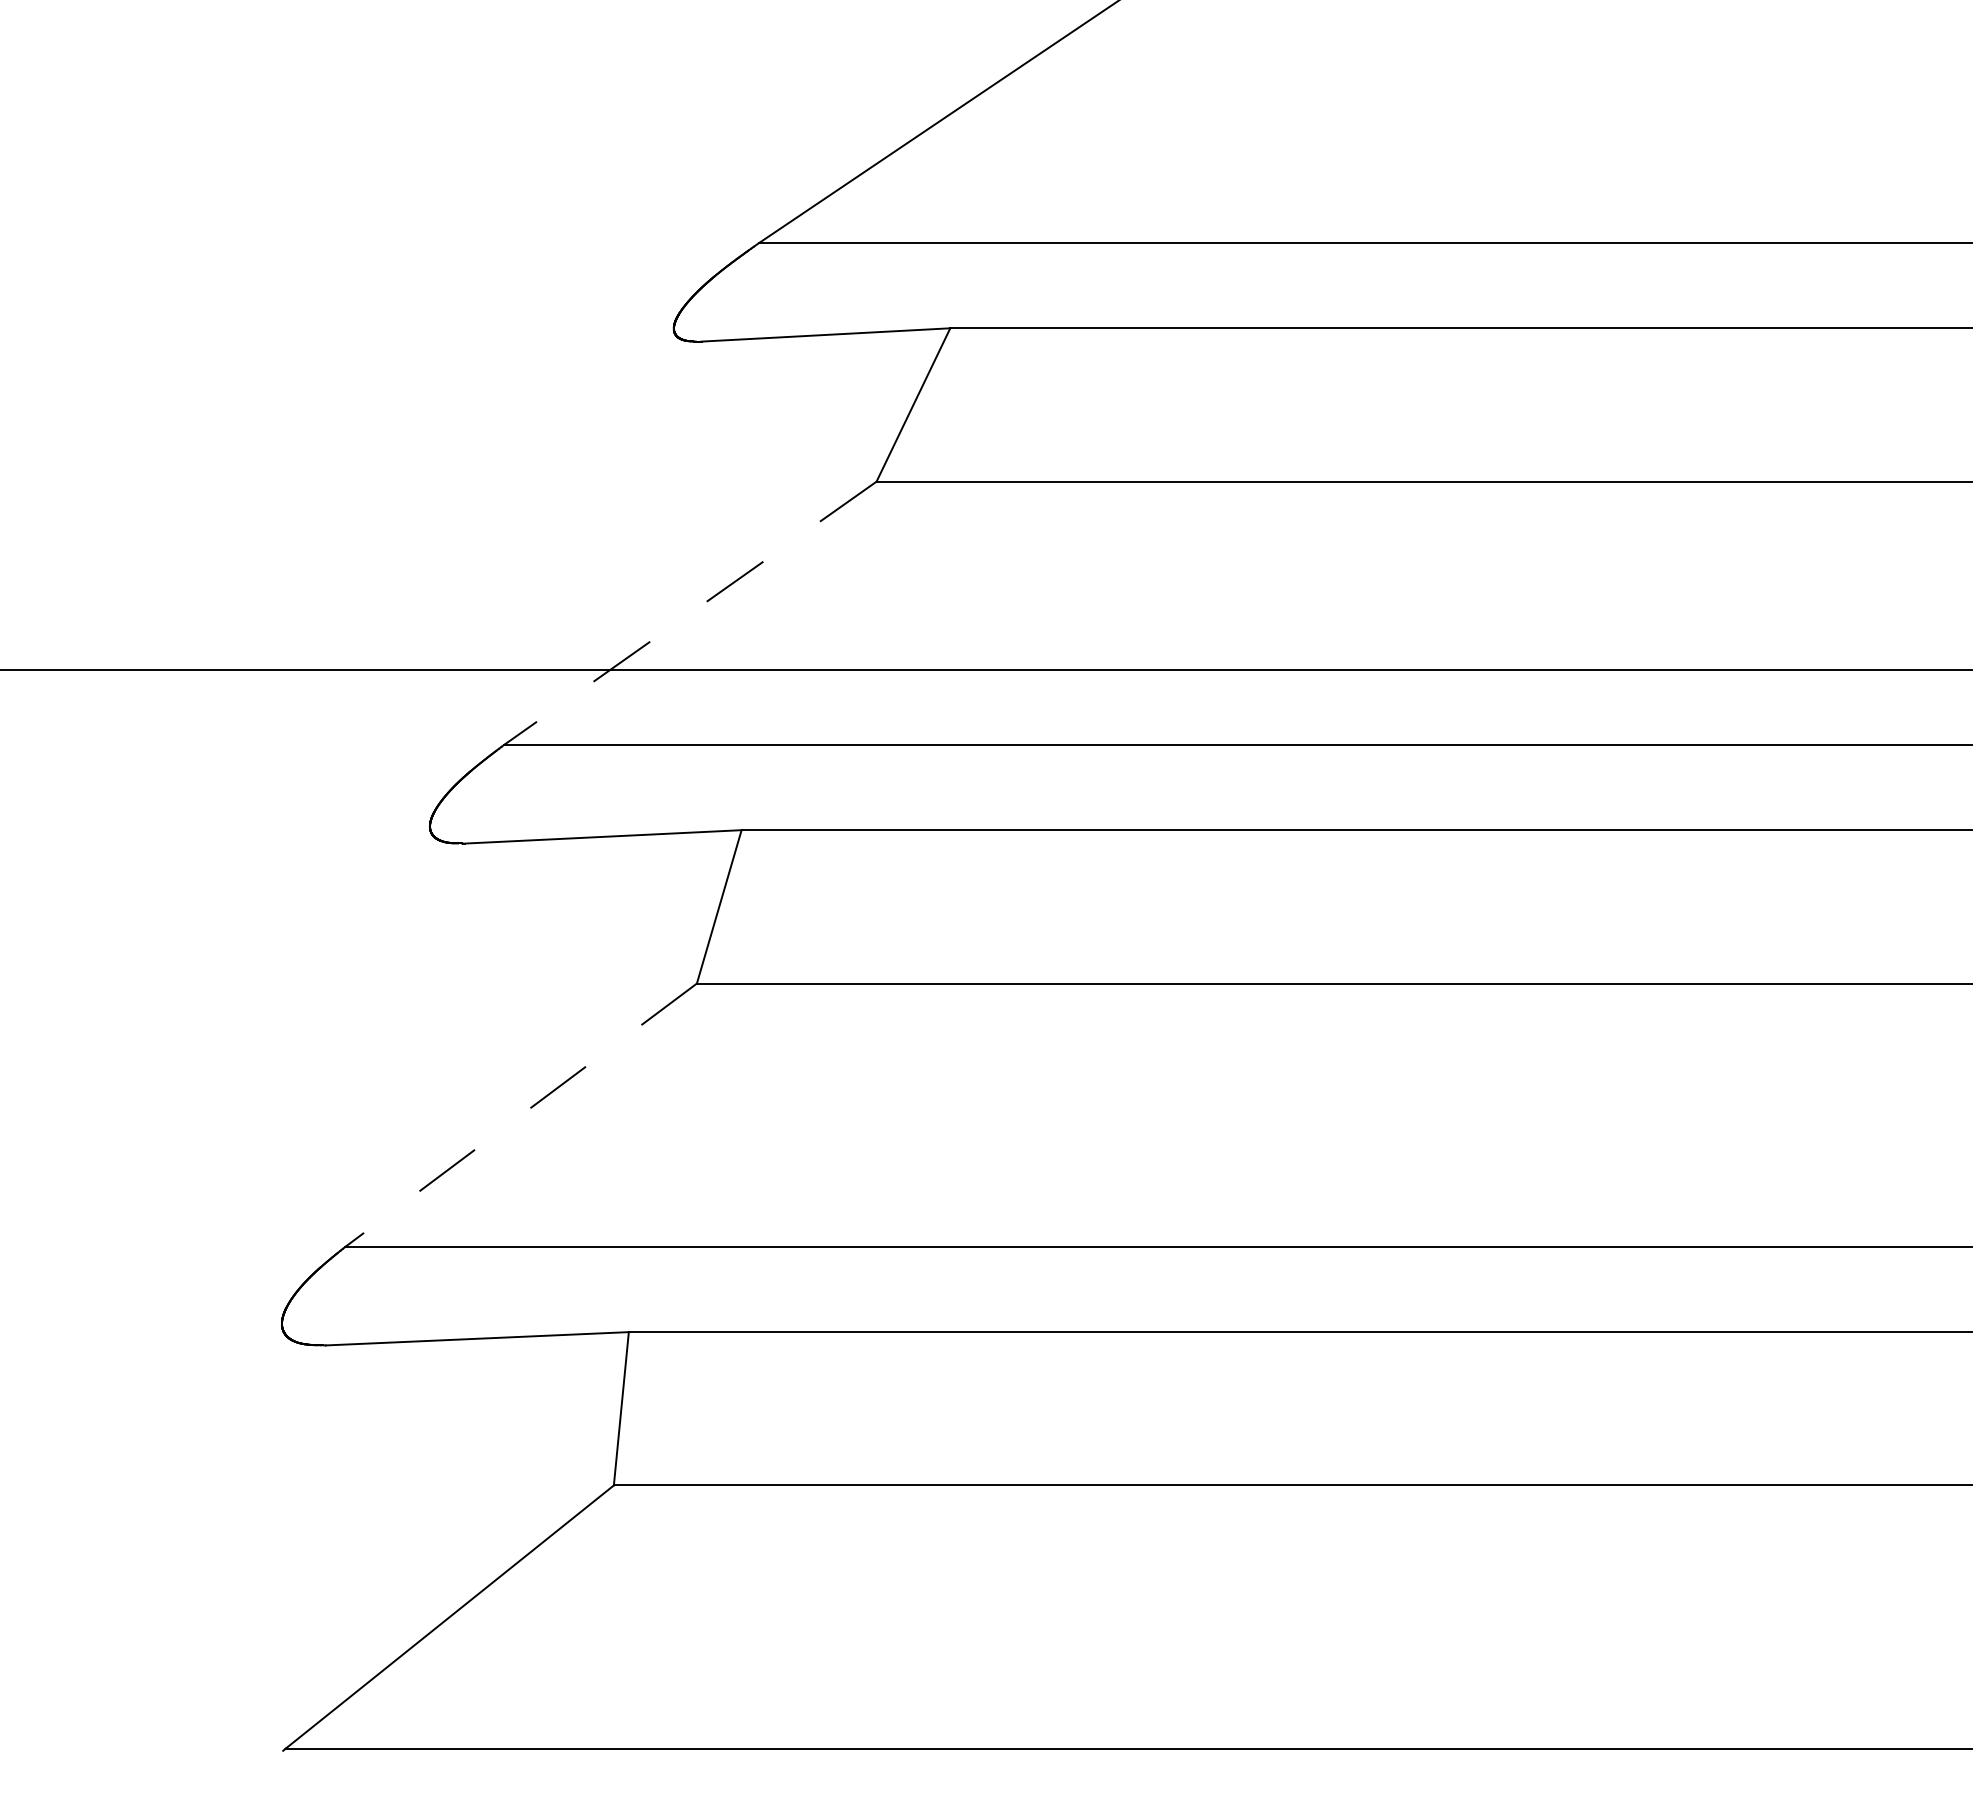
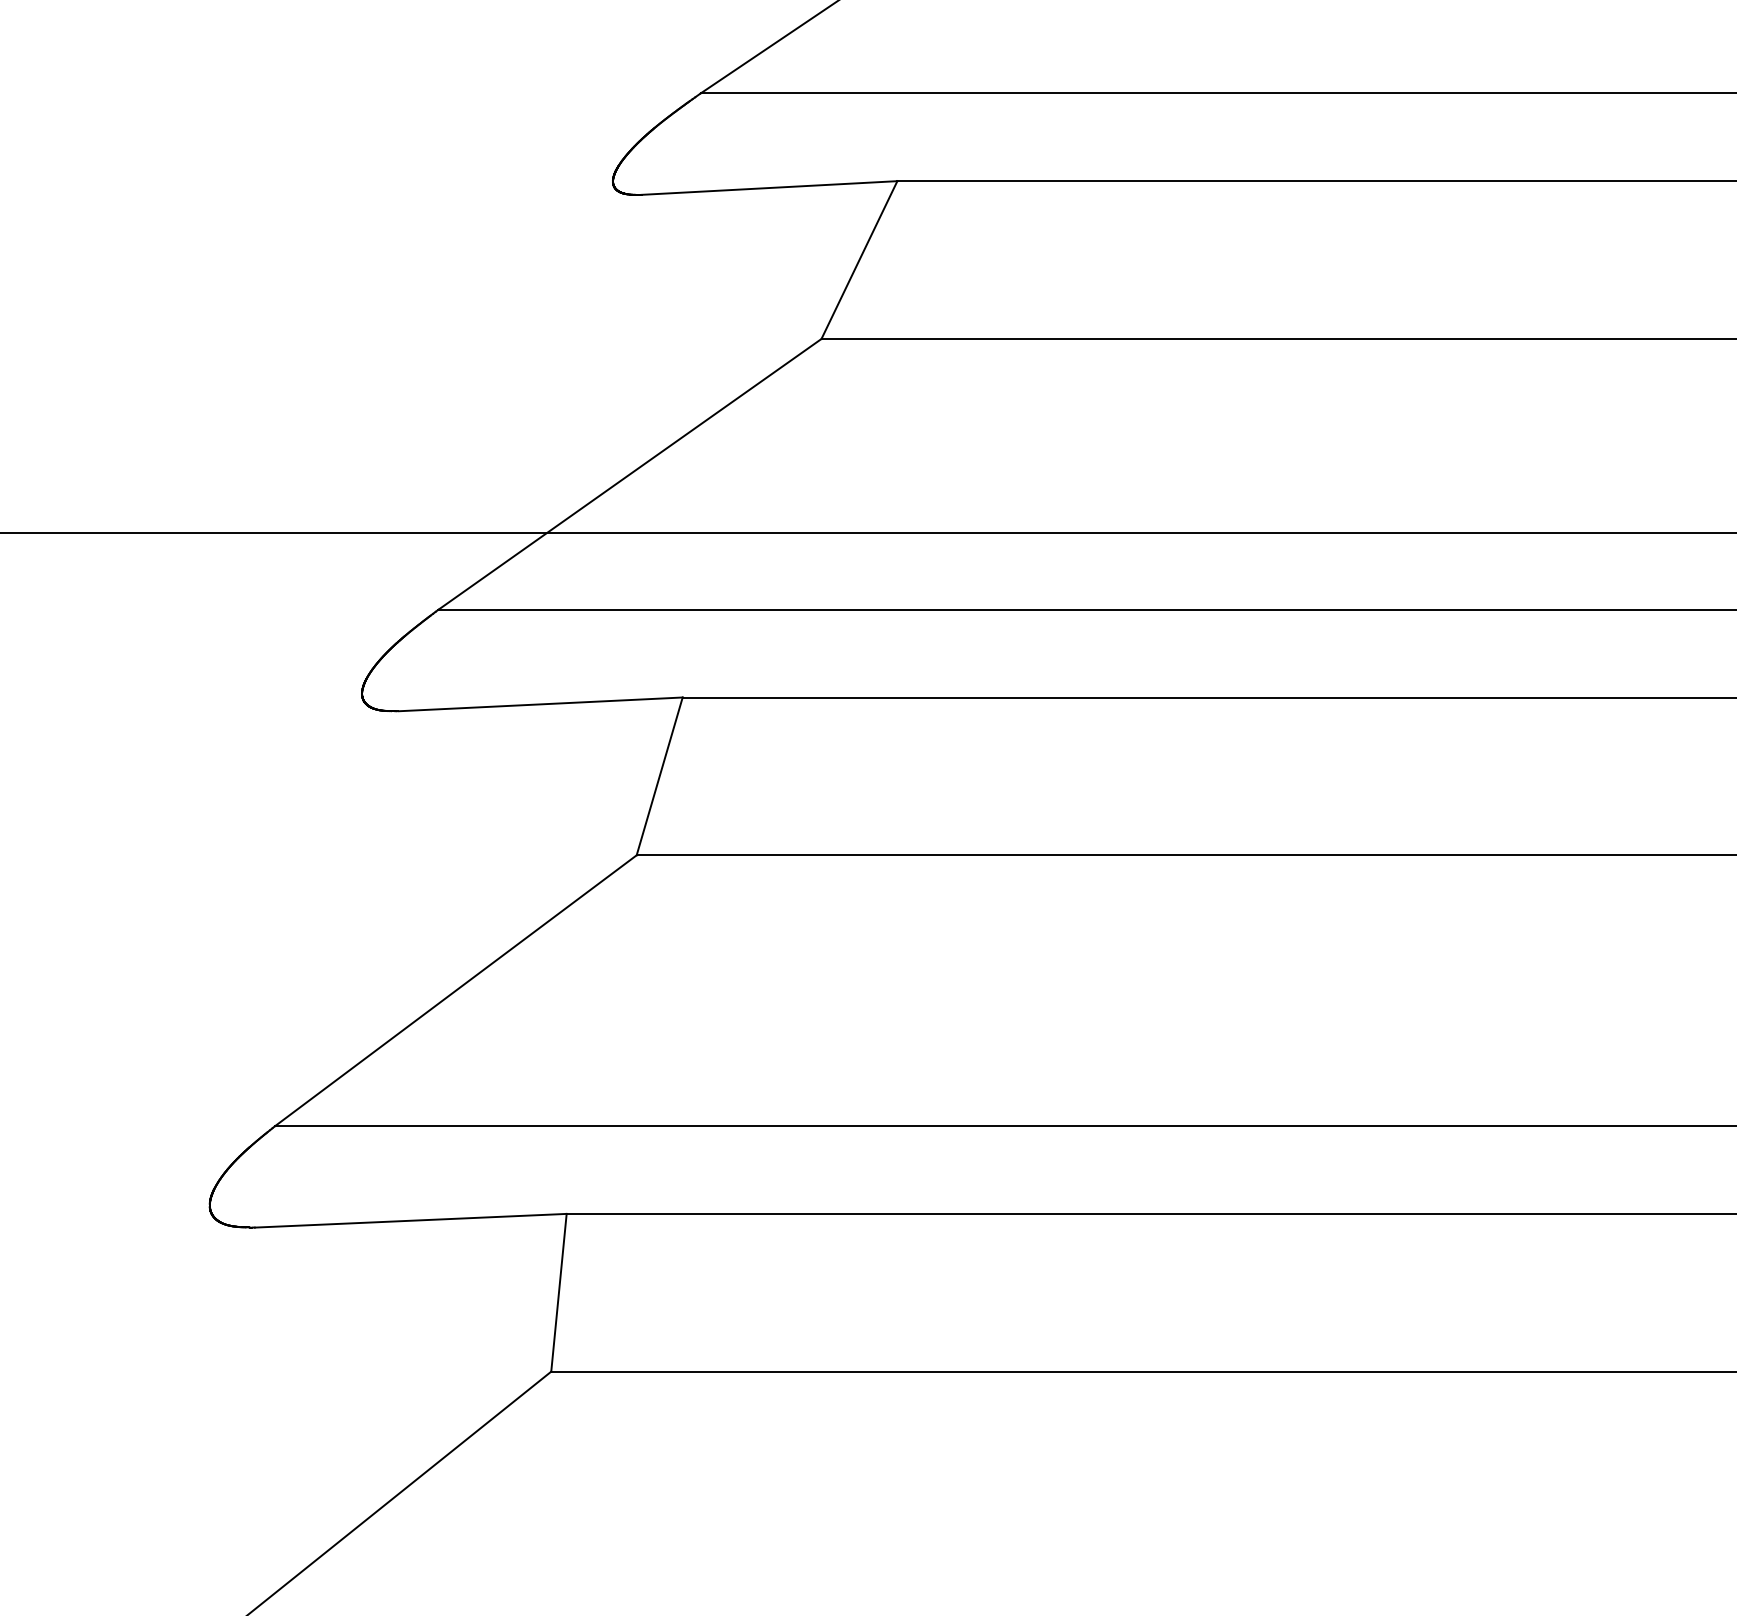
line: (689, 613) -> (629, 474), dashed -> solid
line: (521, 1115) -> (456, 991), dashed -> solid

